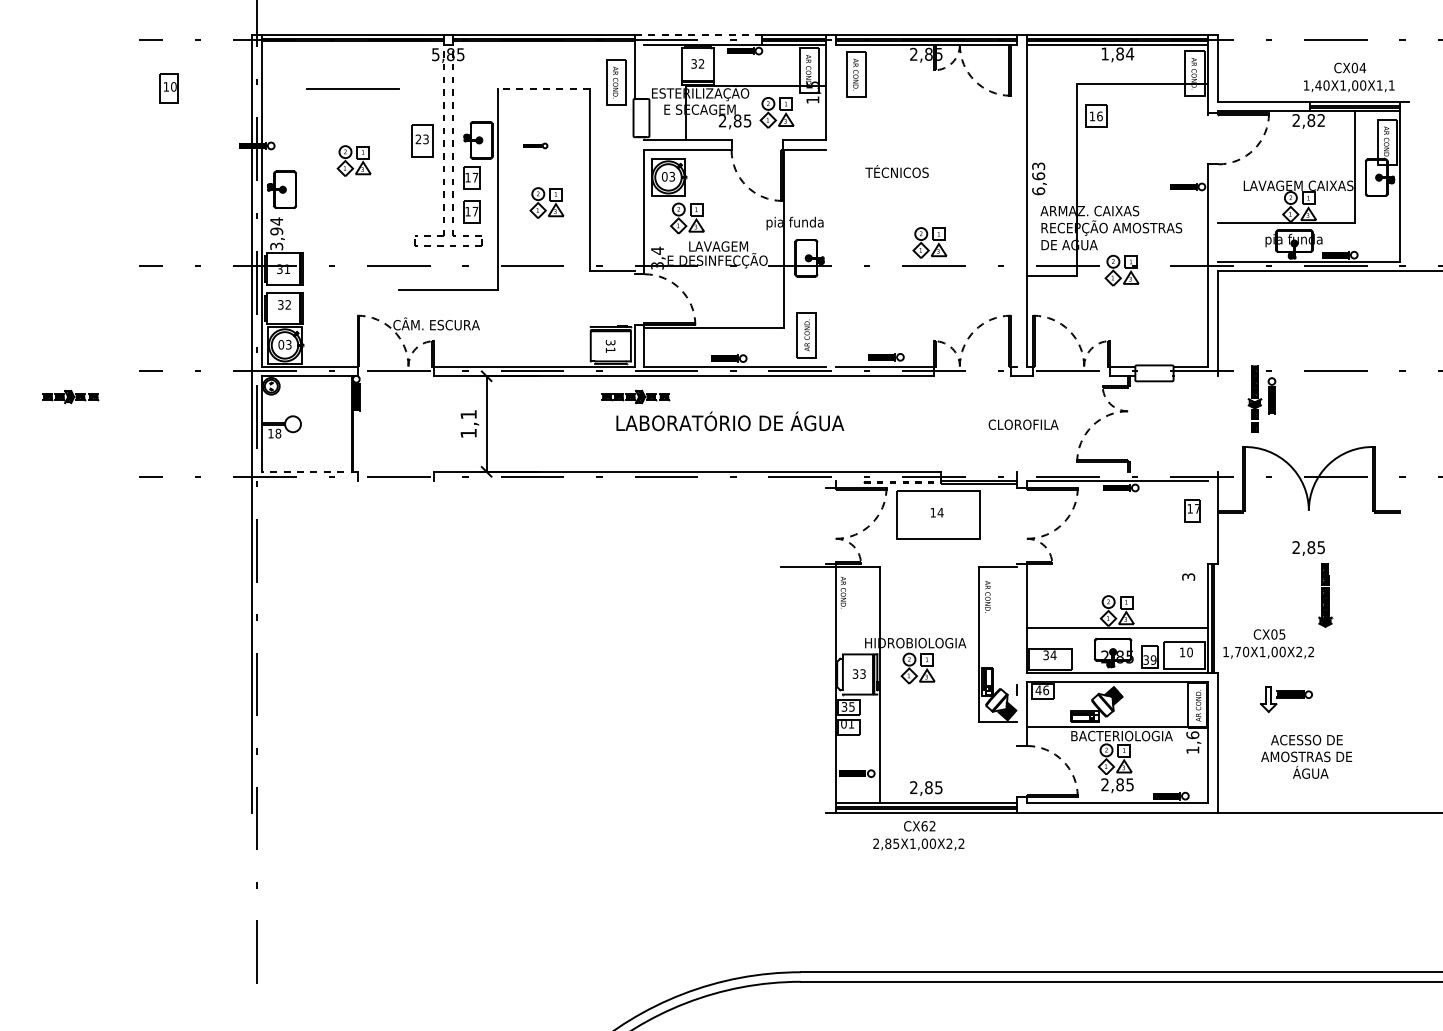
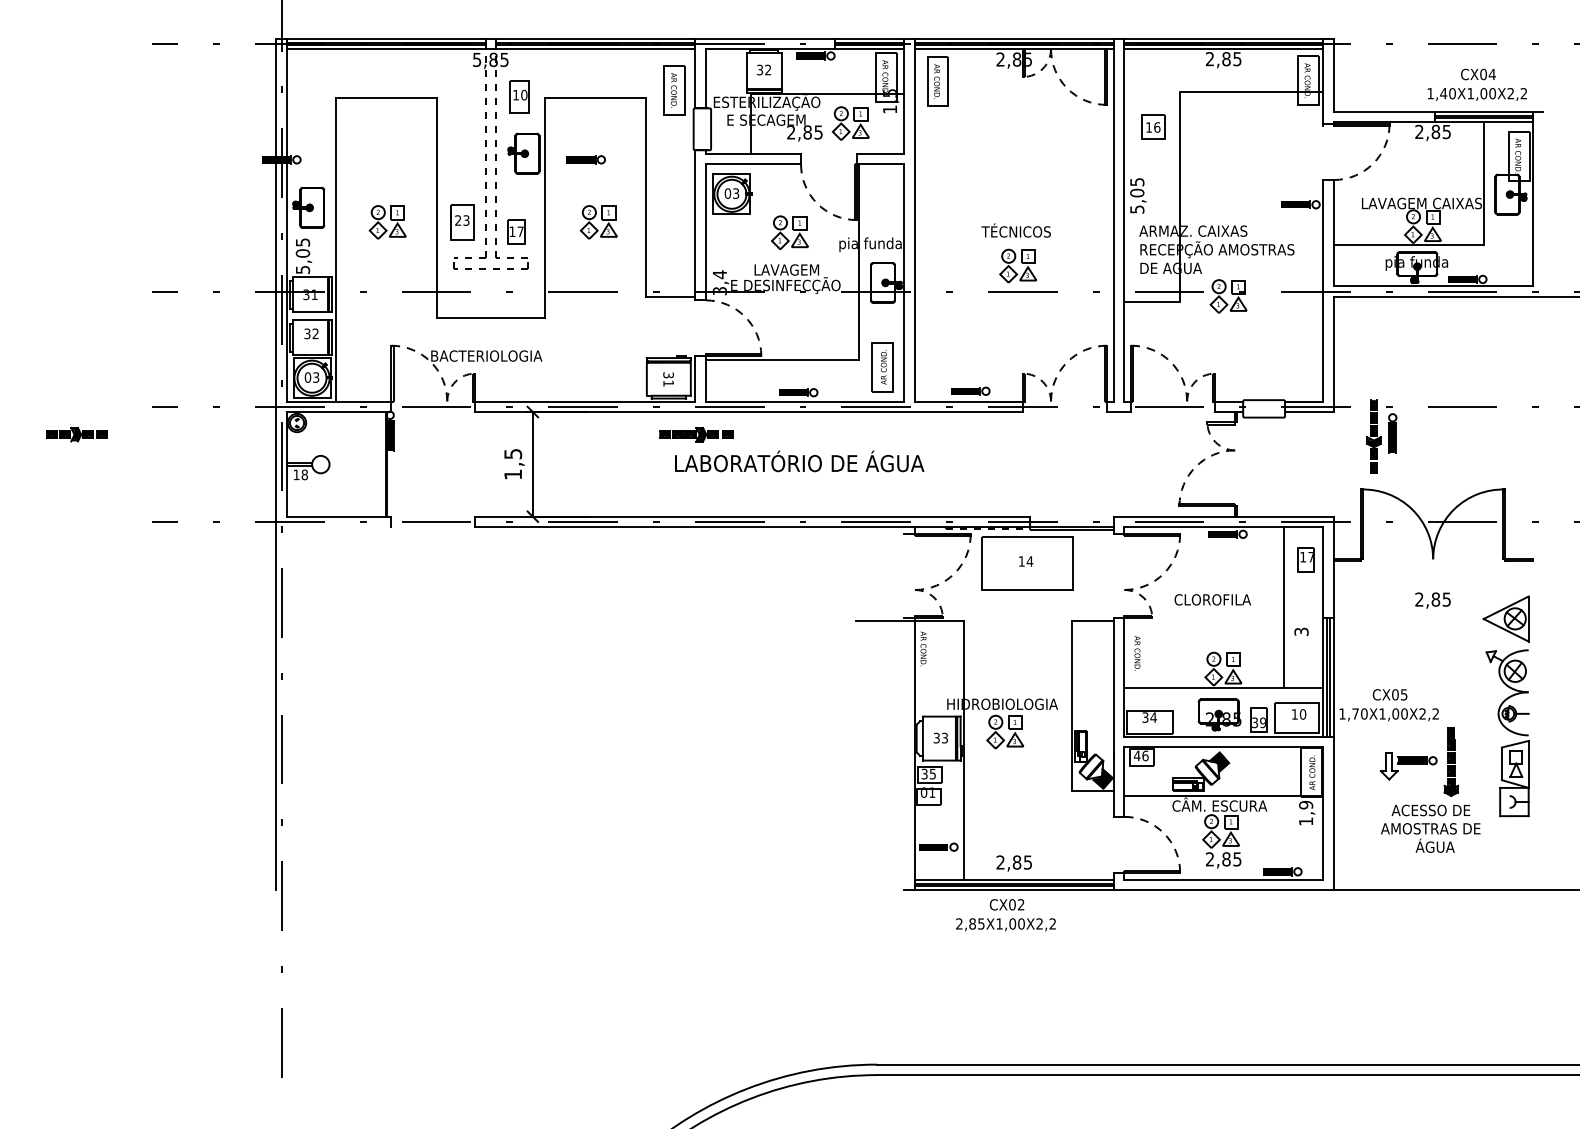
line: (698, 35) -> (764, 38), dashed -> solid
line: (352, 44) -> (385, 48), added
line: (543, 44) -> (595, 48), added
text: (1117, 53) -> (1223, 58), 1,84 -> 2,85
line: (644, 71) -> (705, 78), added
text: (1385, 85) -> (1517, 93), 1,40X1,00X1,1 -> 1,40X1,00X2,2
part: (168, 88) -> (518, 96), moved
line: (543, 89) -> (595, 98), dashed -> solid
part: (1096, 115) -> (1153, 126), moved
text: (1320, 120) -> (1445, 131), 2,82 -> 2,85
part: (422, 140) -> (462, 221), moved
part: (535, 145) -> (586, 159), size x1.43
part: (353, 160) -> (387, 221), moved
text: (896, 171) -> (1015, 230), moved
part: (471, 177) -> (516, 194), removed
text: (1038, 178) -> (1137, 195), 6,63 -> 5,05
line: (398, 189) -> (436, 207), added
line: (634, 205) -> (694, 225), added
line: (835, 205) -> (914, 225), added
line: (1017, 205) -> (1114, 225), added
line: (1218, 212) -> (1334, 232), added
part: (687, 218) -> (790, 232), moved
line: (306, 227) -> (335, 249), added
text: (276, 233) -> (302, 255), 3,94 -> 5,05
line: (826, 257) -> (904, 281), added
text: (444, 323) -> (486, 354), CÂM. ESCURA -> BACTERIOLOGIA
line: (1195, 376) -> (1309, 412), added
text: (468, 414) -> (512, 453), 1,1 -> 1,5
text: (1023, 424) -> (1212, 599), moved
line: (309, 471) -> (338, 516), dashed -> solid
line: (1117, 471) -> (1223, 516), added
line: (687, 481) -> (752, 527), added
line: (1208, 522) -> (1323, 572), added
line: (1172, 554) -> (1283, 607), added
part: (1325, 595) -> (1451, 761), moved
text: (987, 596) -> (1137, 653), moved
line: (1218, 618) -> (1334, 677), added
part: (1375, 644) -> (1506, 705), added
line: (1017, 654) -> (1114, 716), added
text: (1121, 734) -> (1228, 804), BACTERIOLOGIA -> CÂM. ESCURA
text: (1192, 735) -> (1305, 805), 1,6 -> 1,9
text: (924, 825) -> (1012, 903), CX62 -> CX02

